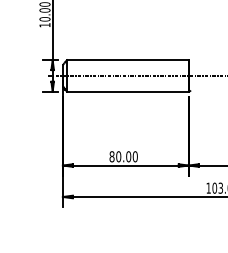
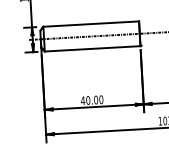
text: (111, 156) -> (82, 100), 80.00 -> 40.00

